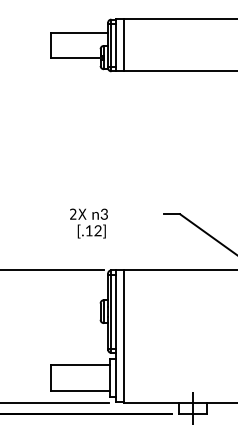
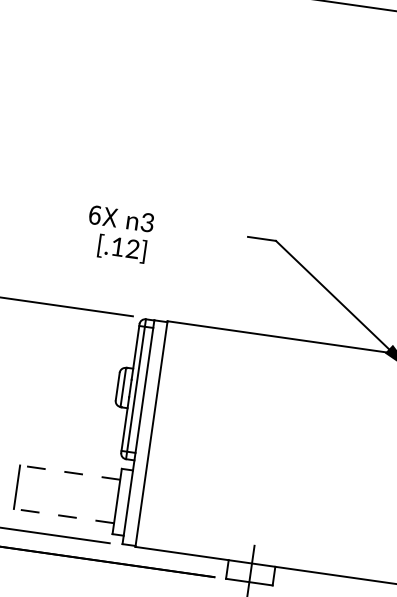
text: (73, 213) -> (95, 213), 2X -> 6X
line: (80, 365) -> (70, 472), solid -> dashed
line: (80, 391) -> (64, 517), solid -> dashed

